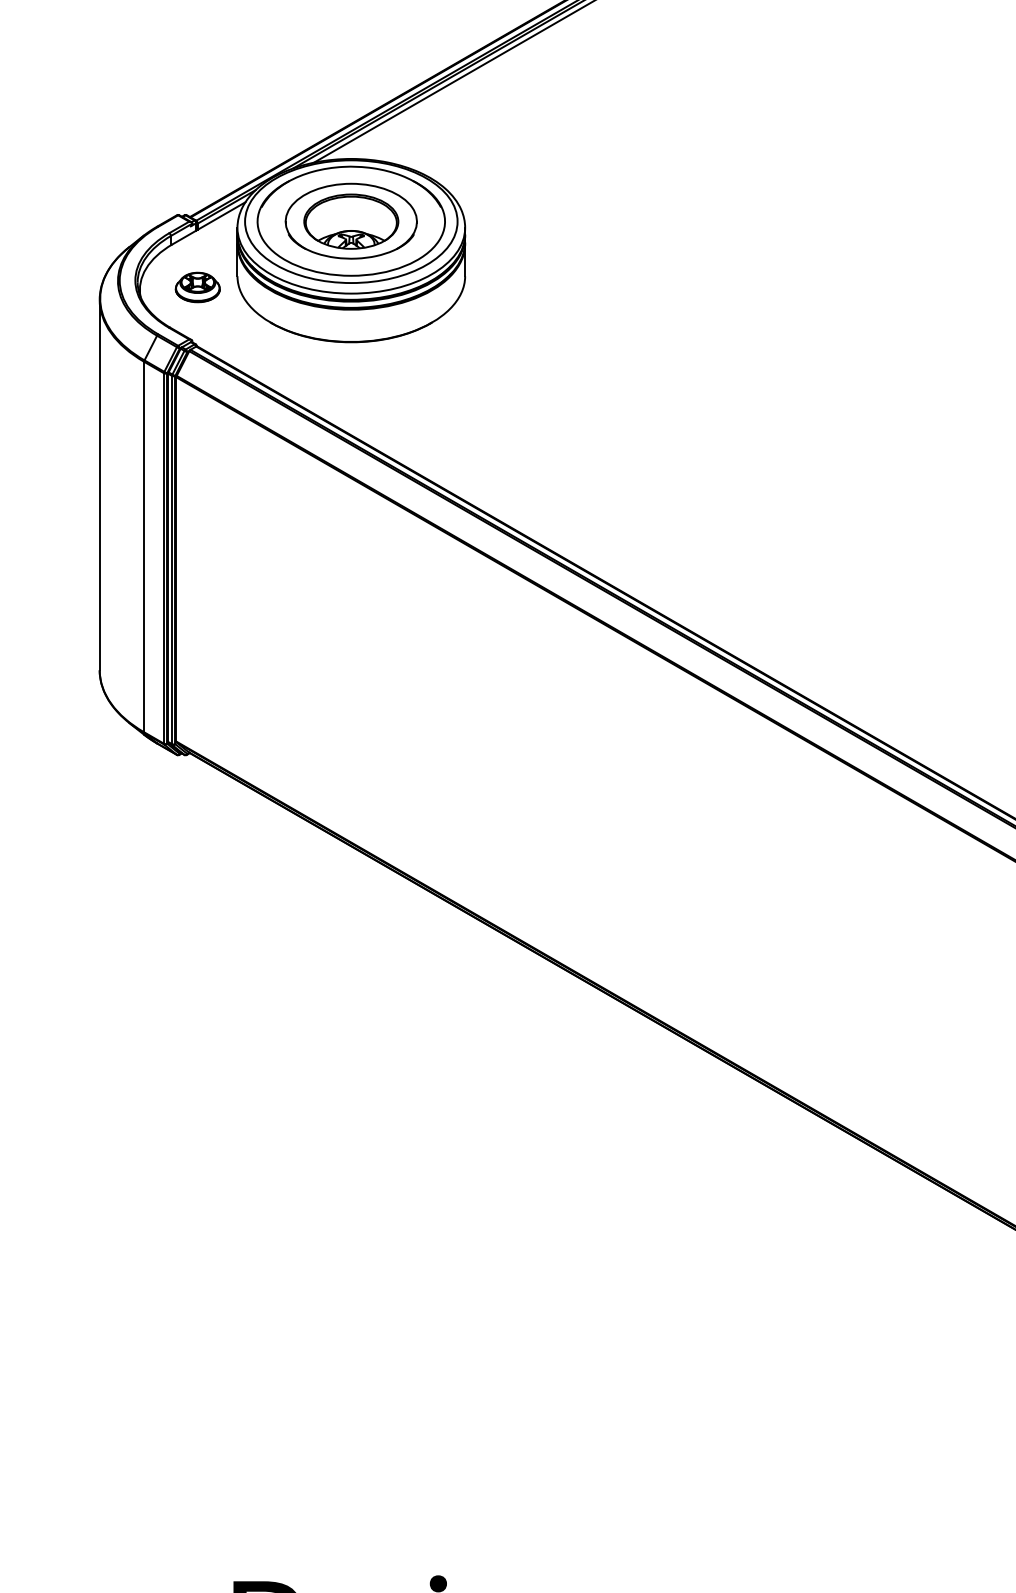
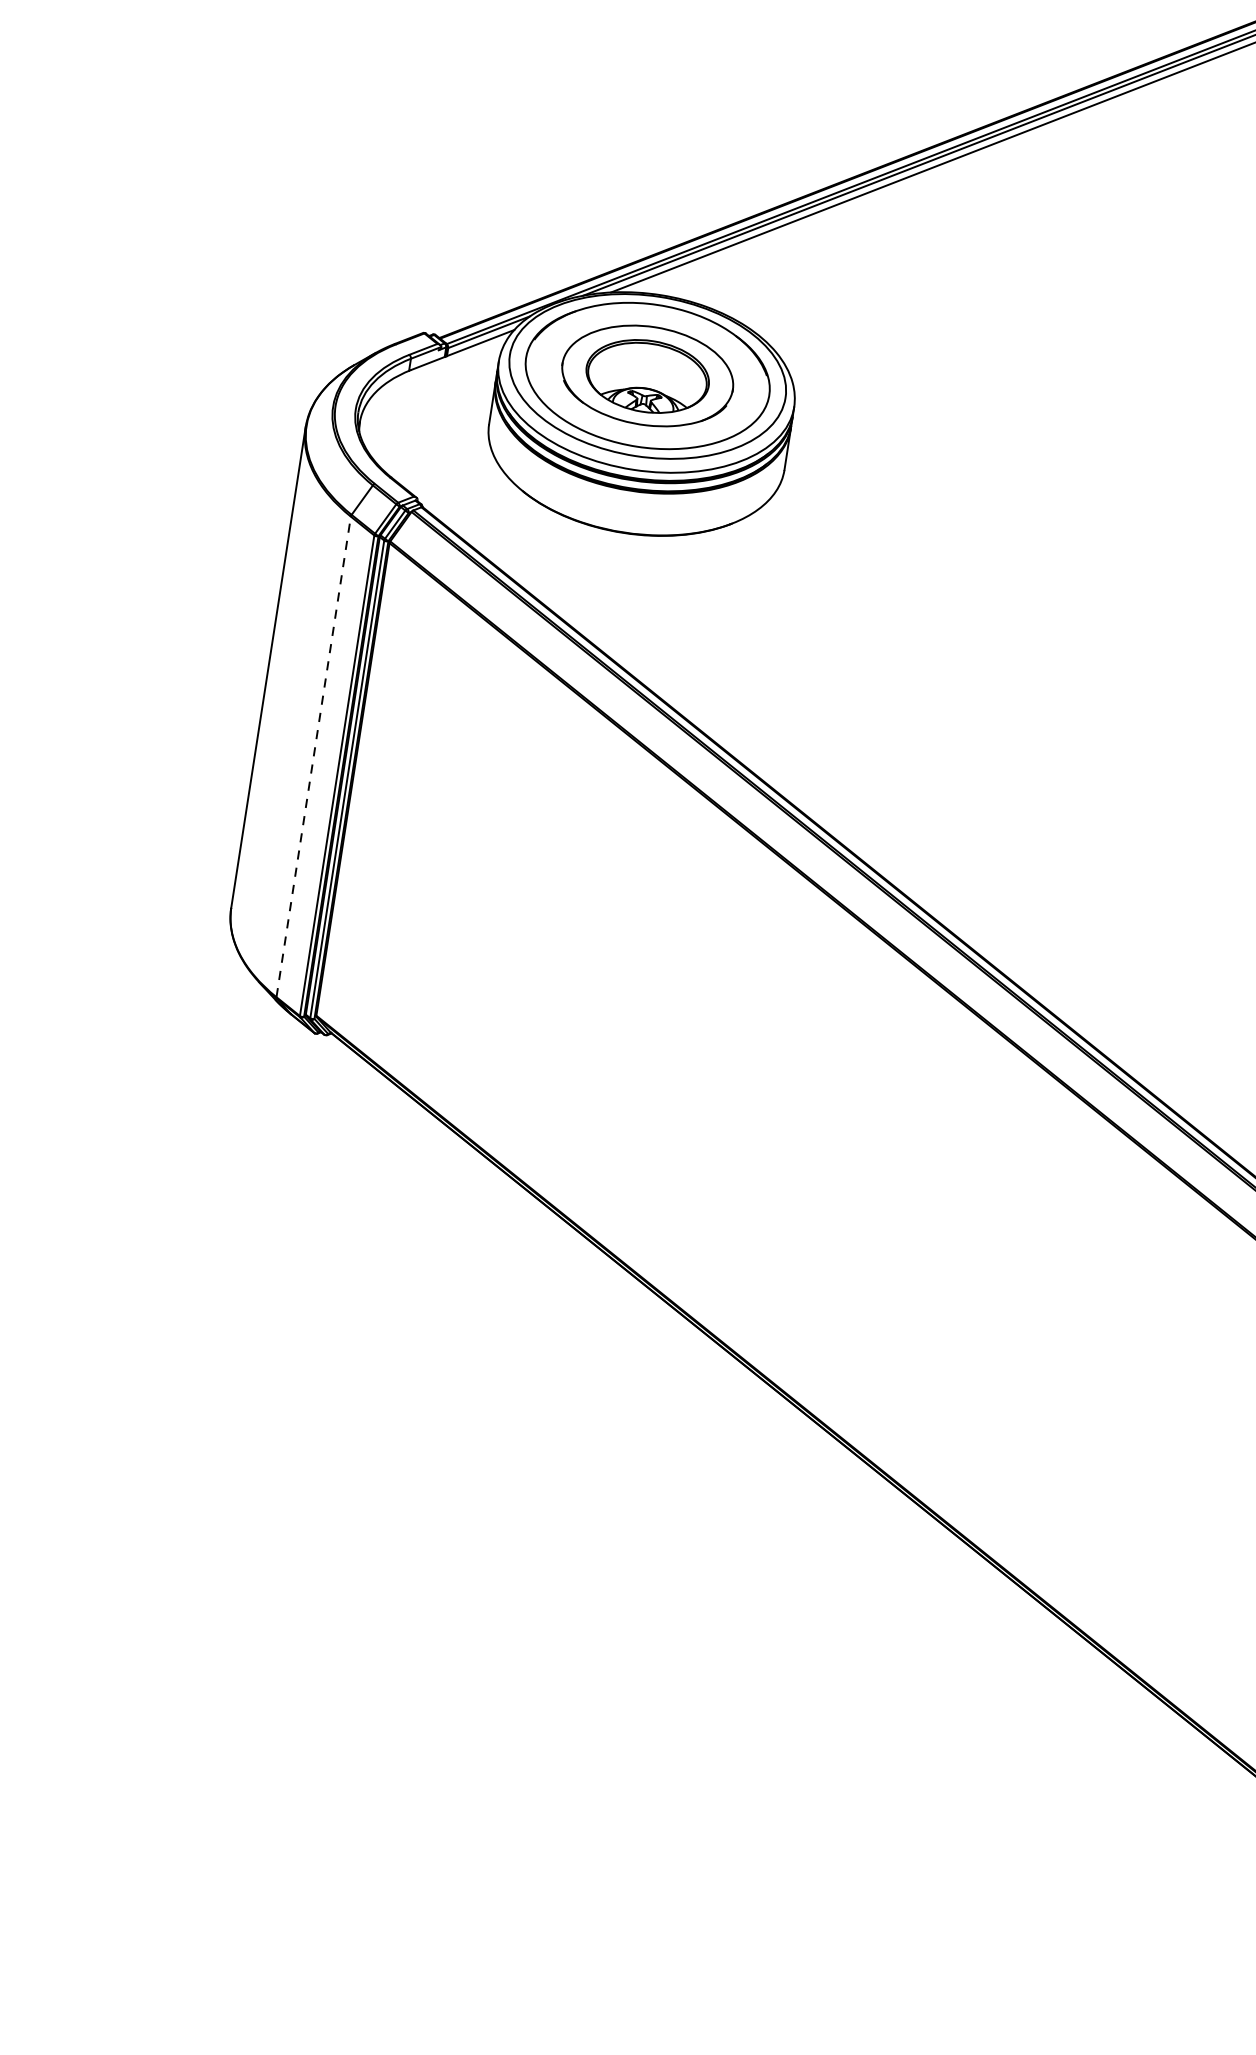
part: (197, 287) -> (434, 430), removed
line: (144, 546) -> (314, 756), solid -> dashed

